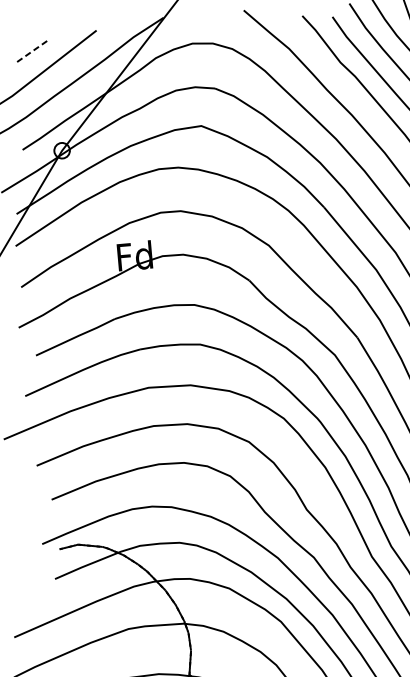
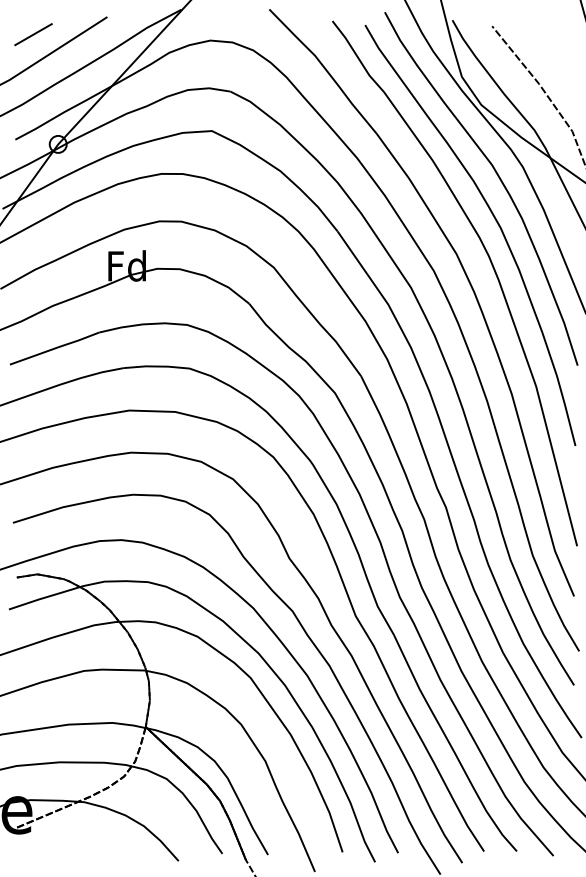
line: (30, 52) -> (33, 34), dashed -> solid

